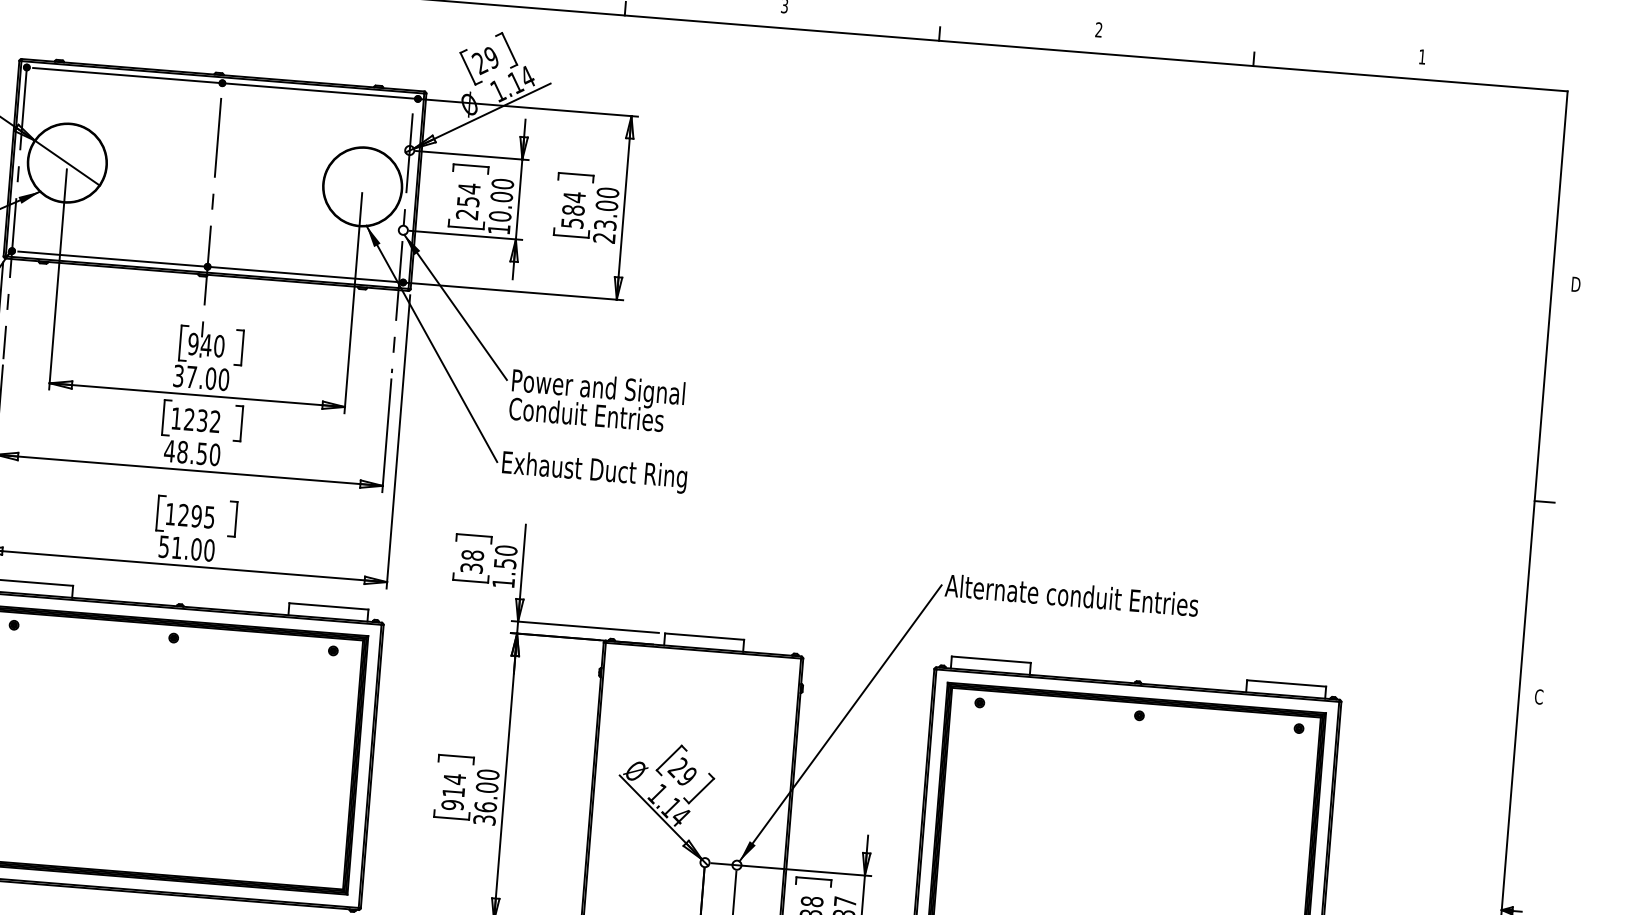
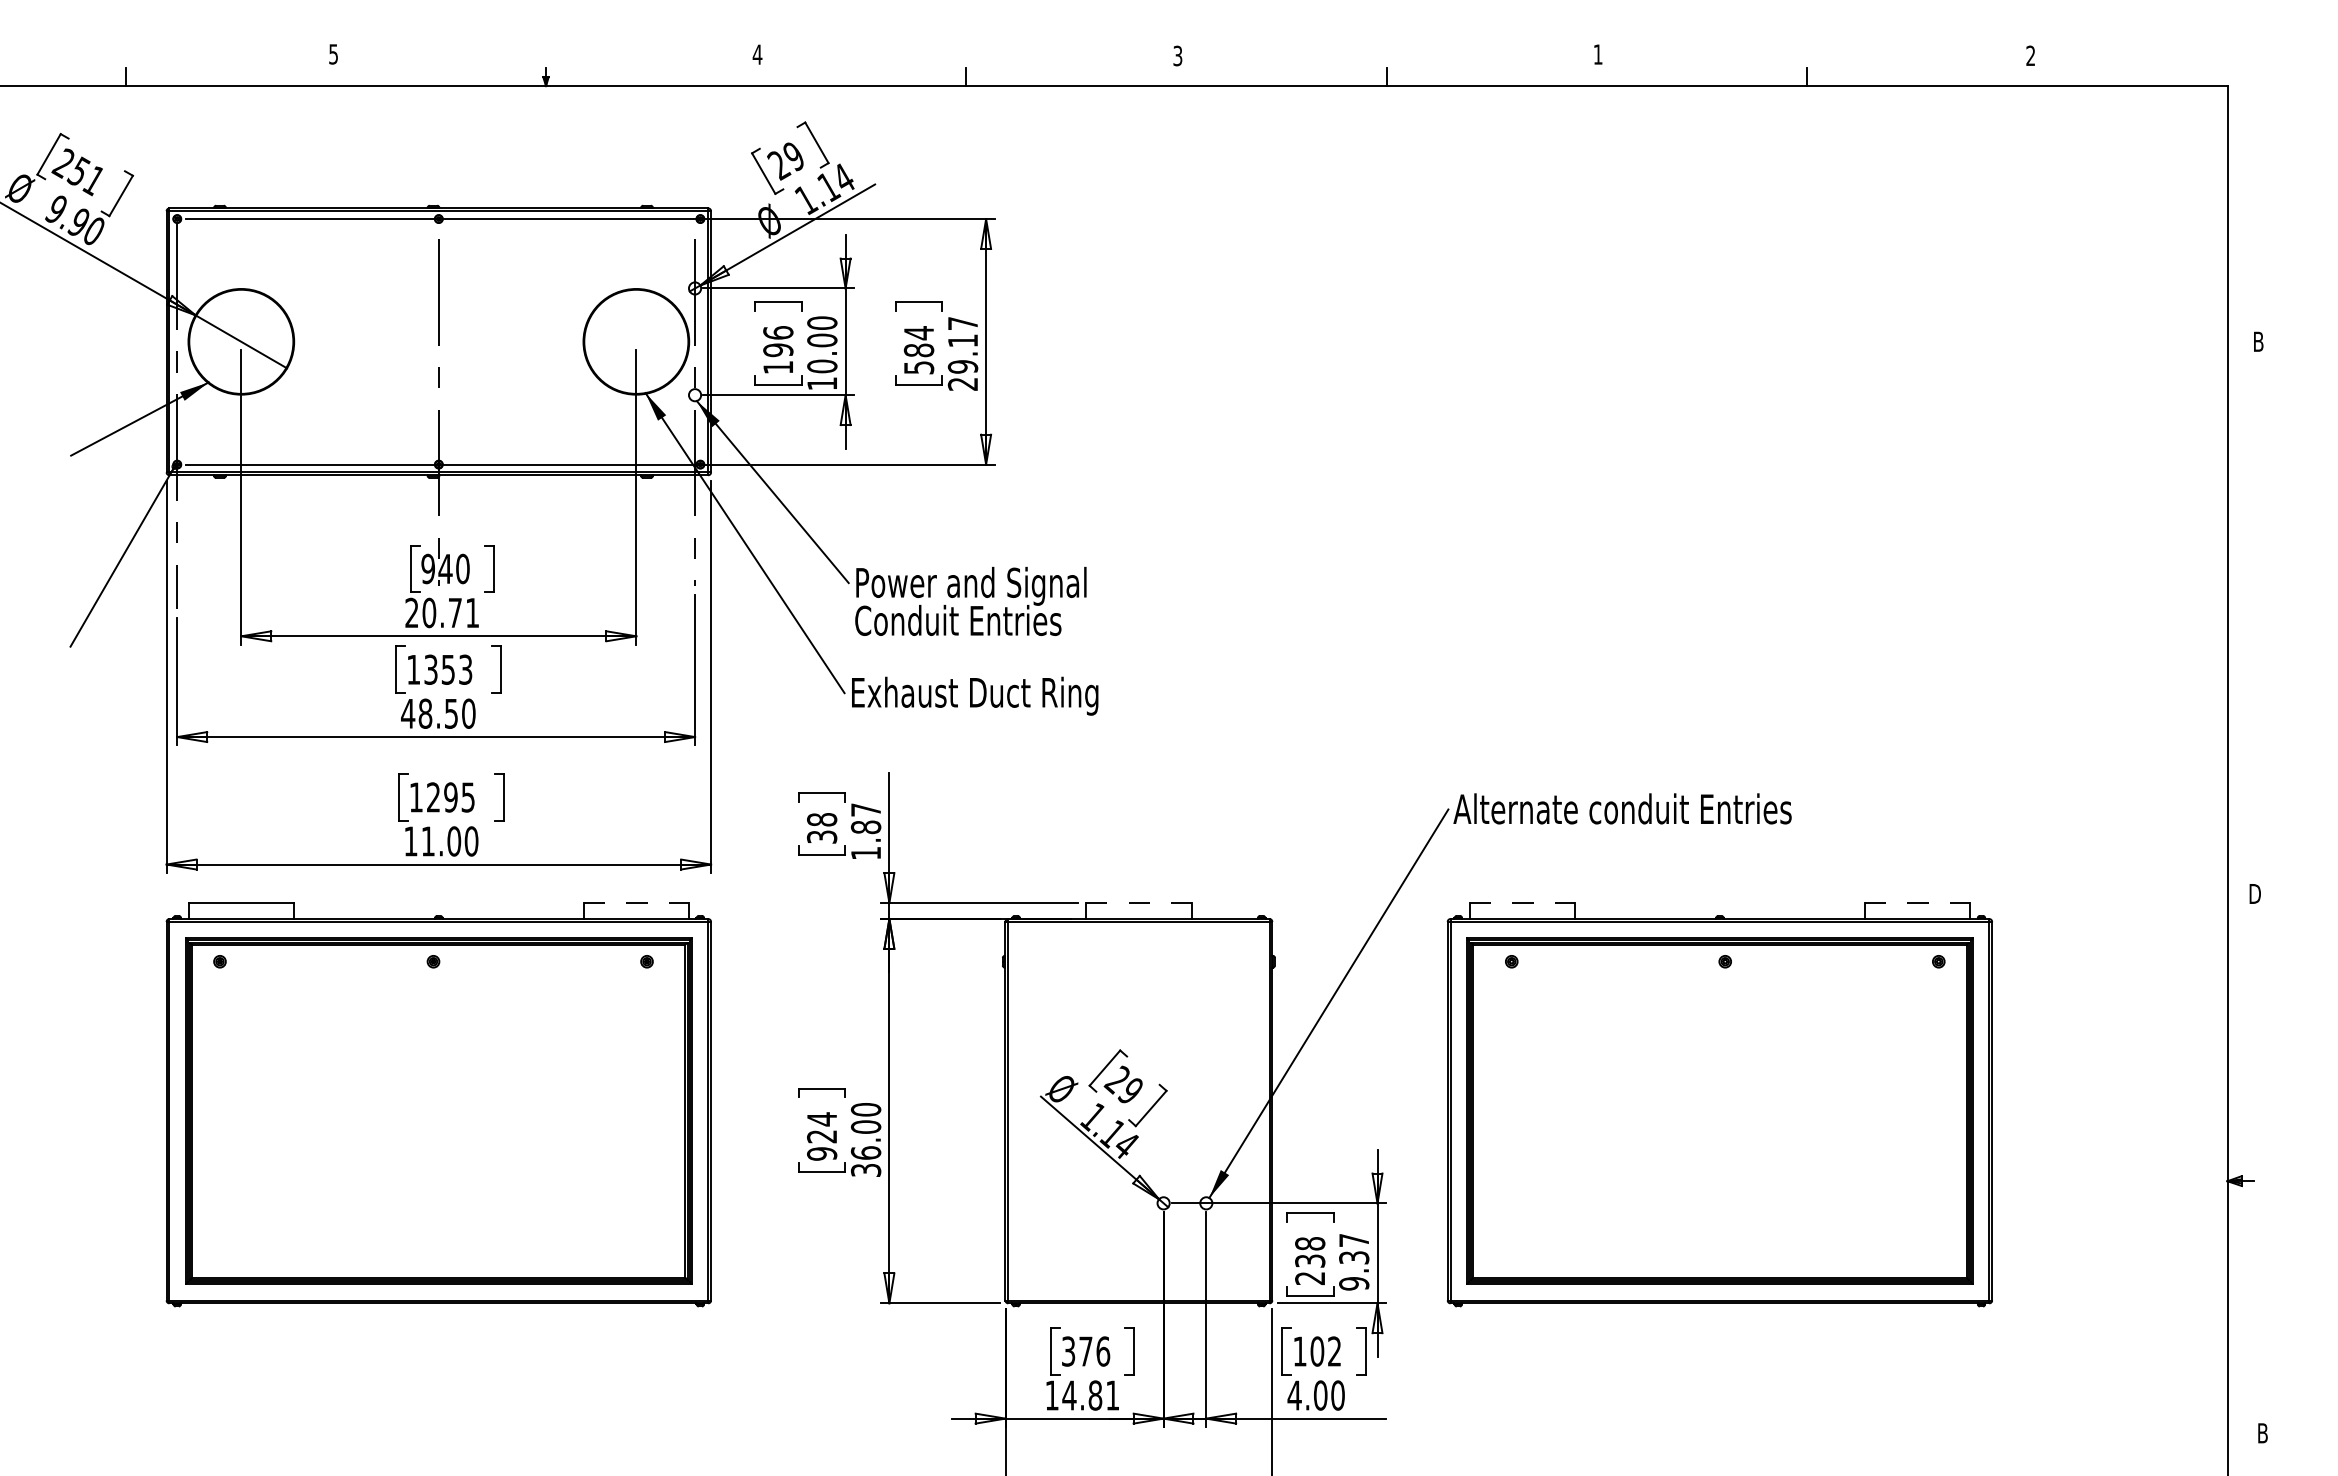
text: (1098, 29) -> (1597, 54), 2 -> 1
text: (1422, 56) -> (2030, 55), 1 -> 2
text: (468, 201) -> (778, 349), 254 -> 196
text: (606, 208) -> (962, 344), 23.00 -> 29.17
text: (1576, 284) -> (2260, 341), D -> B
text: (201, 377) -> (442, 612), 37.00 -> 20.71
text: (202, 420) -> (448, 669), 1232 -> 1353
line: (1544, 502) -> (2240, 634), removed
text: (163, 546) -> (410, 841), 51.00 -> 11.00
text: (505, 557) -> (865, 818), 1.50 -> 1.87
line: (329, 606) -> (636, 903), solid -> dashed
line: (704, 636) -> (1138, 903), solid -> dashed
line: (991, 660) -> (1522, 903), solid -> dashed
line: (1286, 683) -> (1917, 903), solid -> dashed
text: (1539, 696) -> (2254, 893), C -> D
text: (453, 792) -> (821, 1136), 914 -> 924

